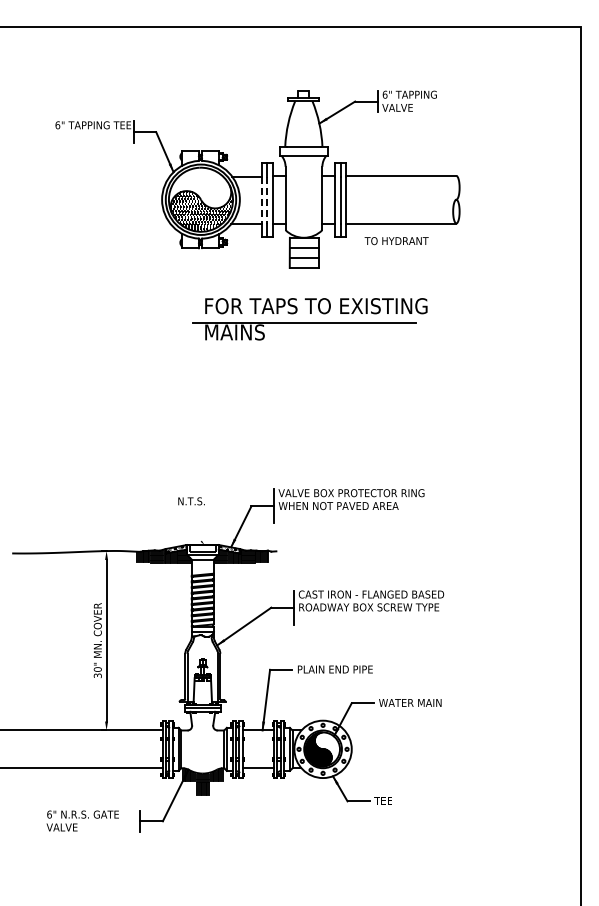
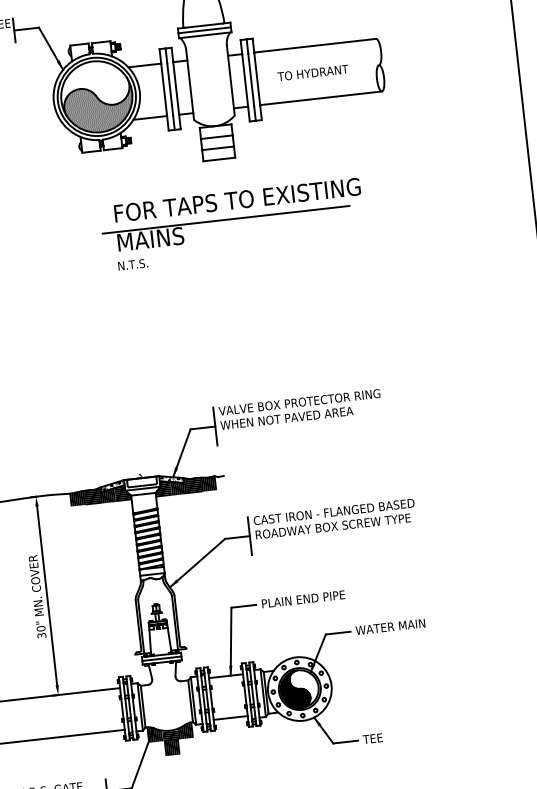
line: (303, 151) -> (204, 30), added
line: (261, 200) -> (163, 90), dashed -> solid
line: (267, 200) -> (170, 89), dashed -> solid
text: (396, 241) -> (312, 73), moved
text: (191, 501) -> (133, 264), moved

